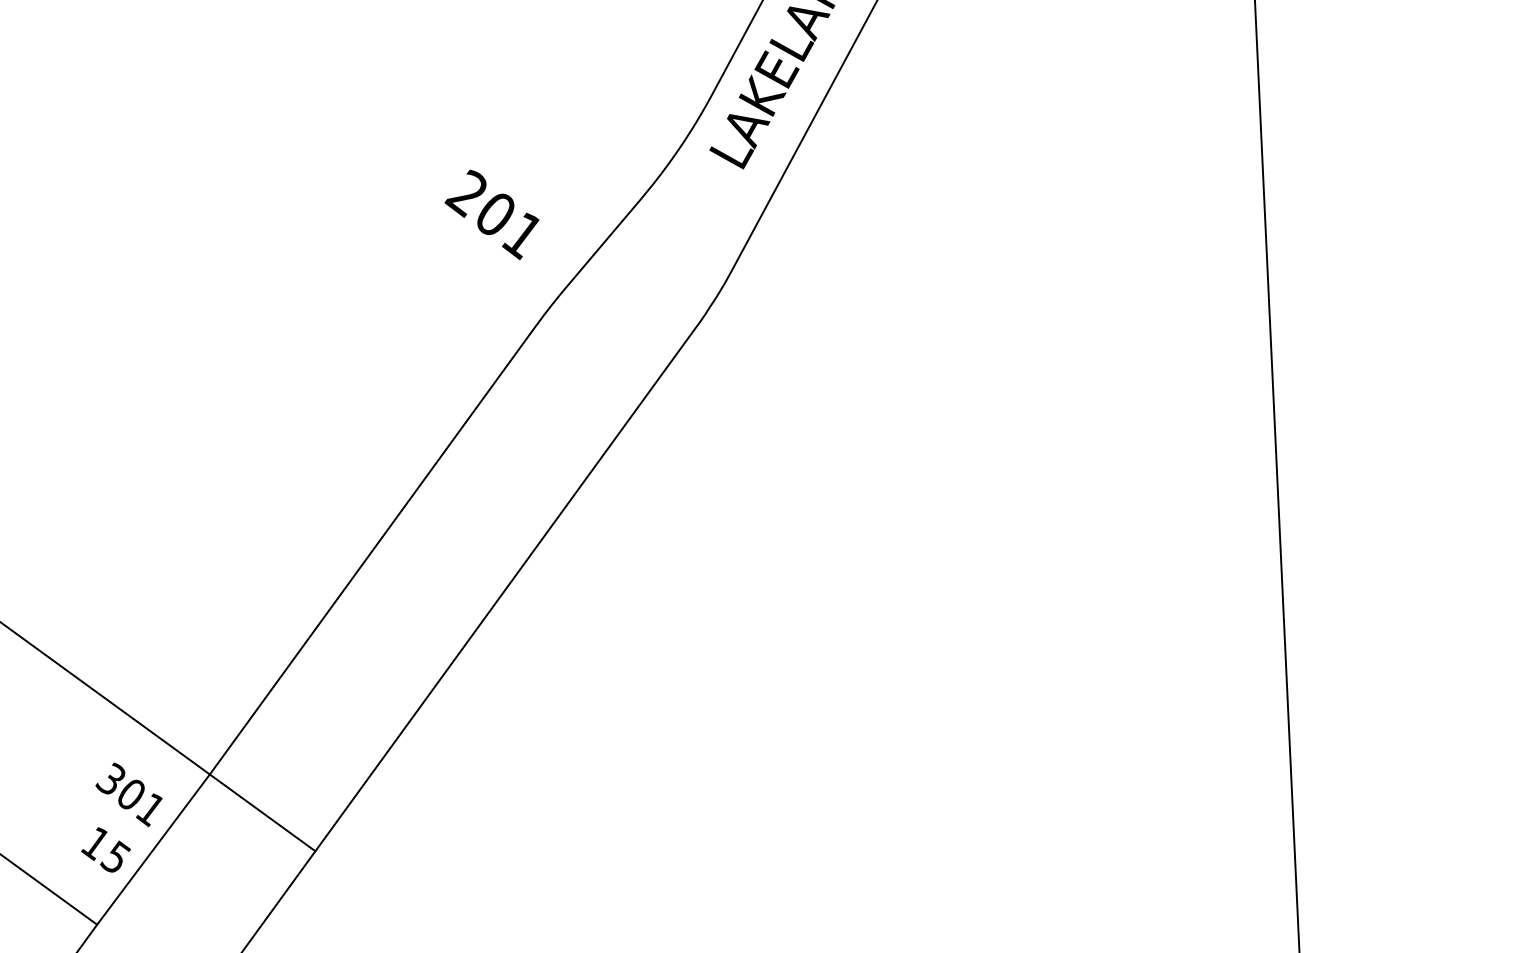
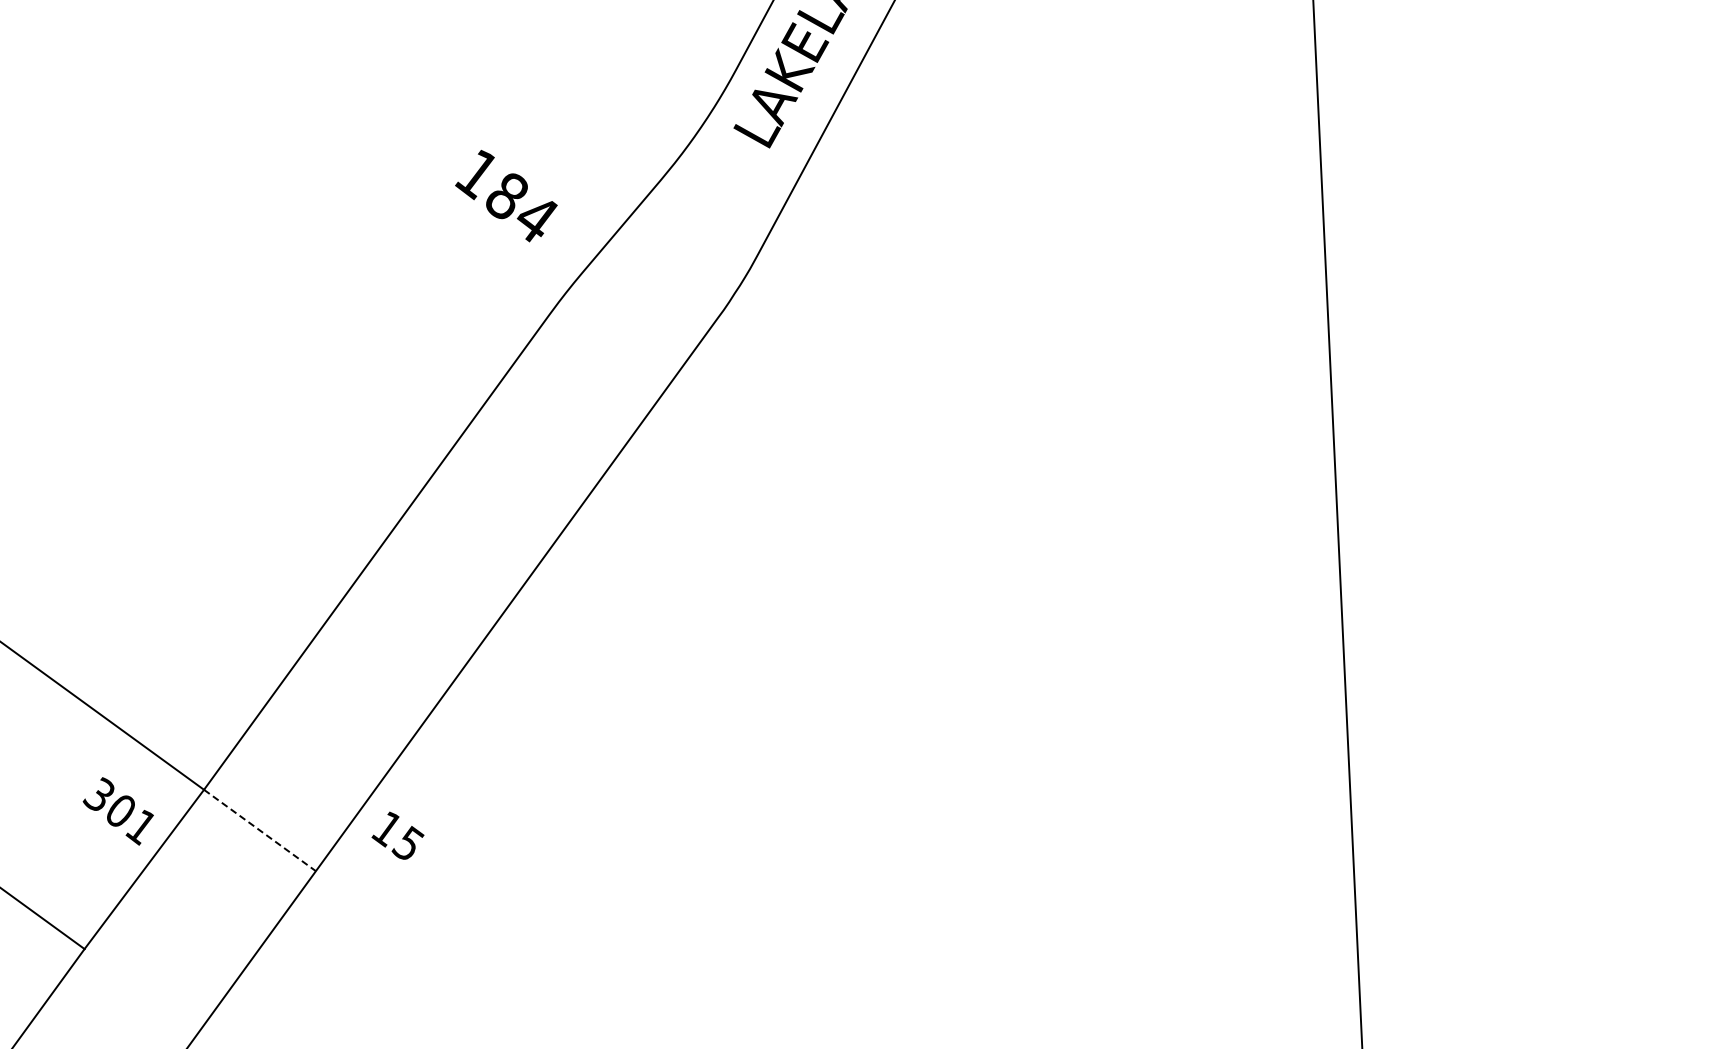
text: (493, 214) -> (504, 196), 201 -> 184
line: (263, 812) -> (260, 830), solid -> dashed
text: (105, 849) -> (397, 835), moved

